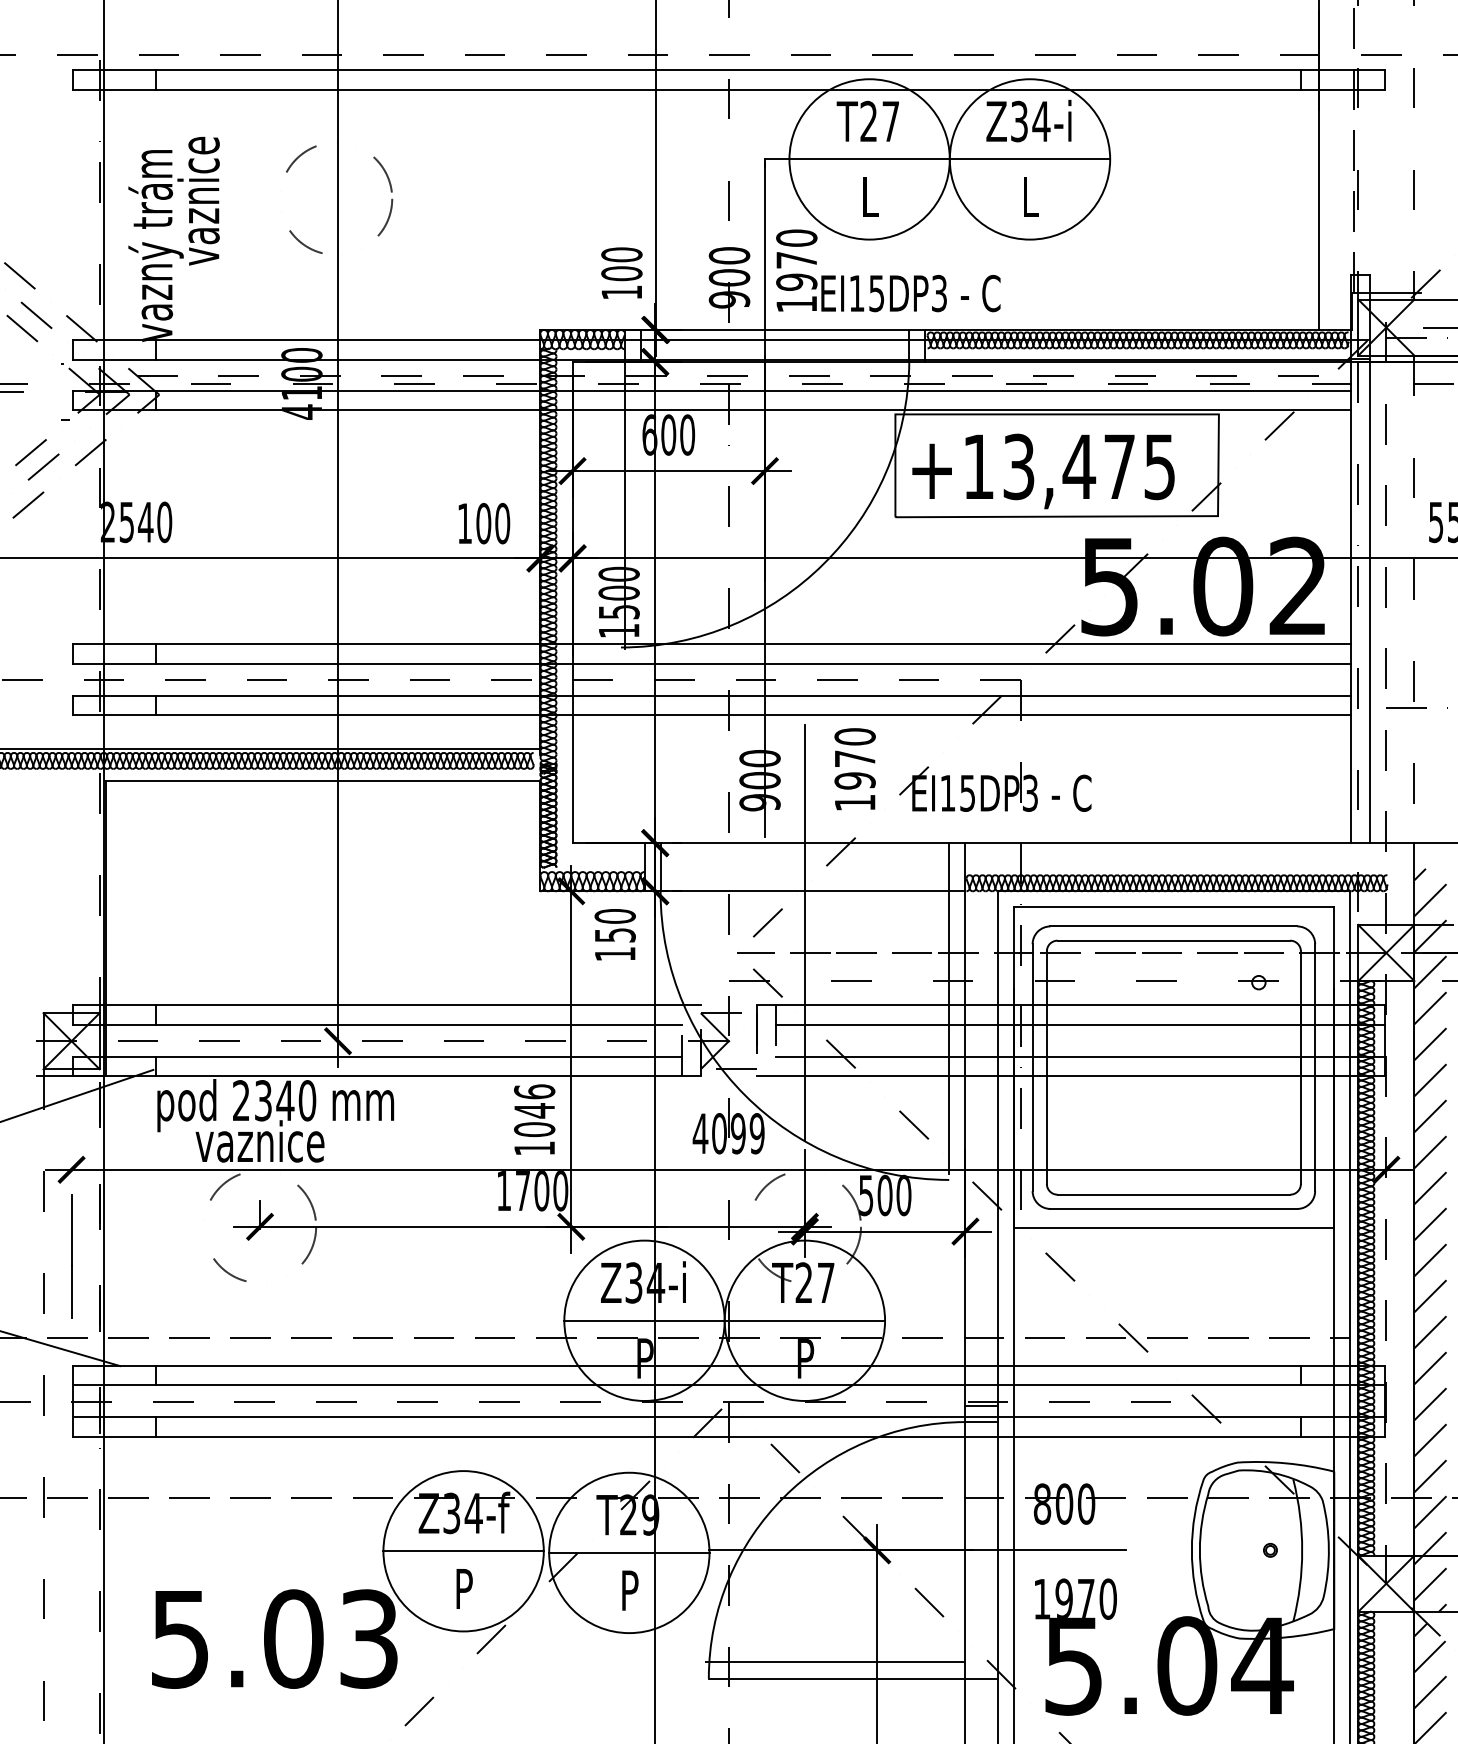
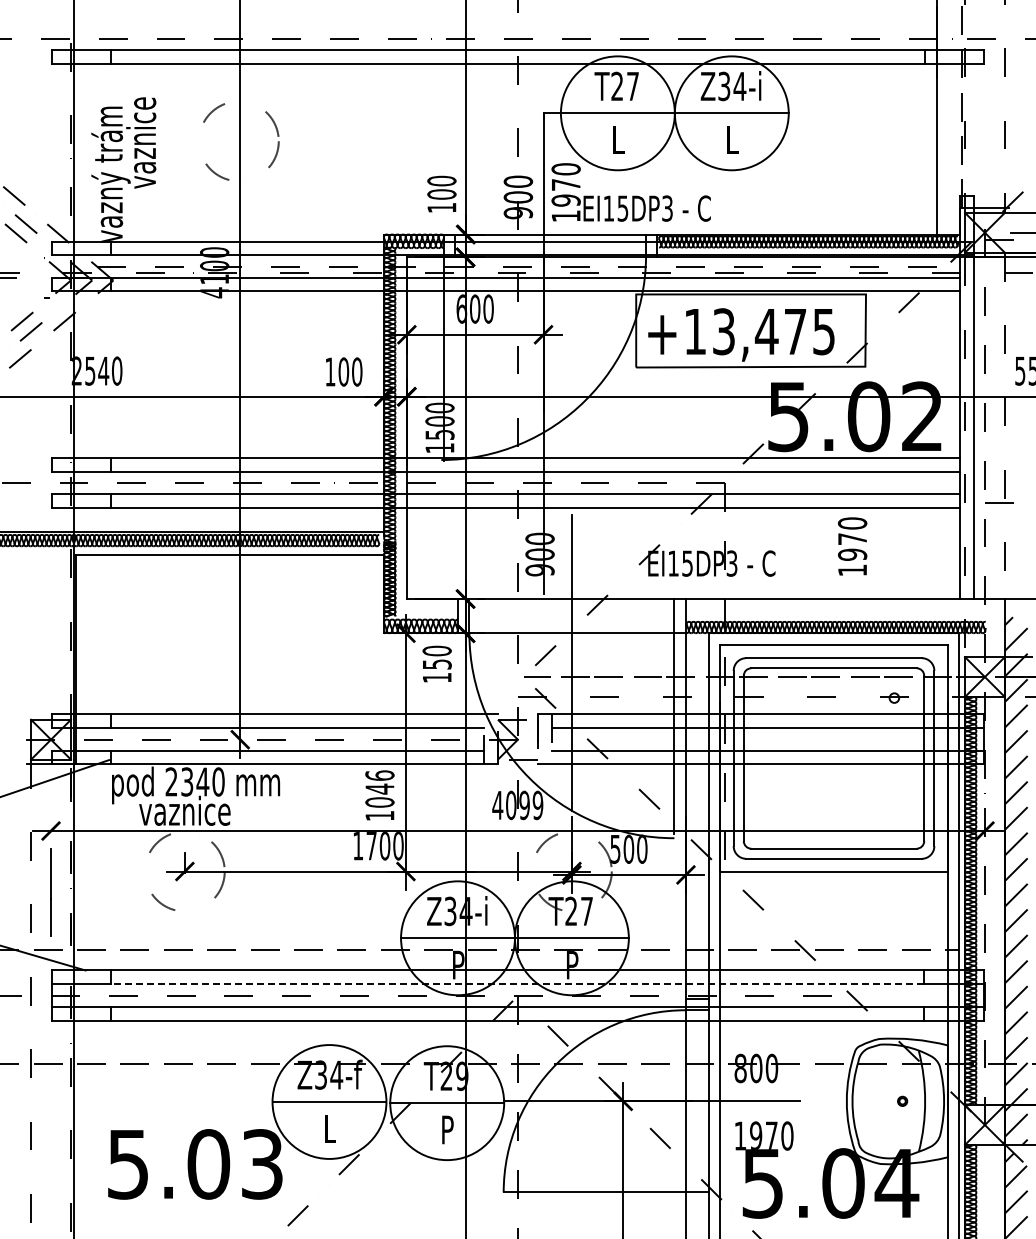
text: (854, 769) -> (852, 546), moved
line: (728, 1385) -> (517, 984), solid -> dashed
text: (463, 1588) -> (329, 1128), P -> L
line: (835, 1661) -> (593, 1180), removed

